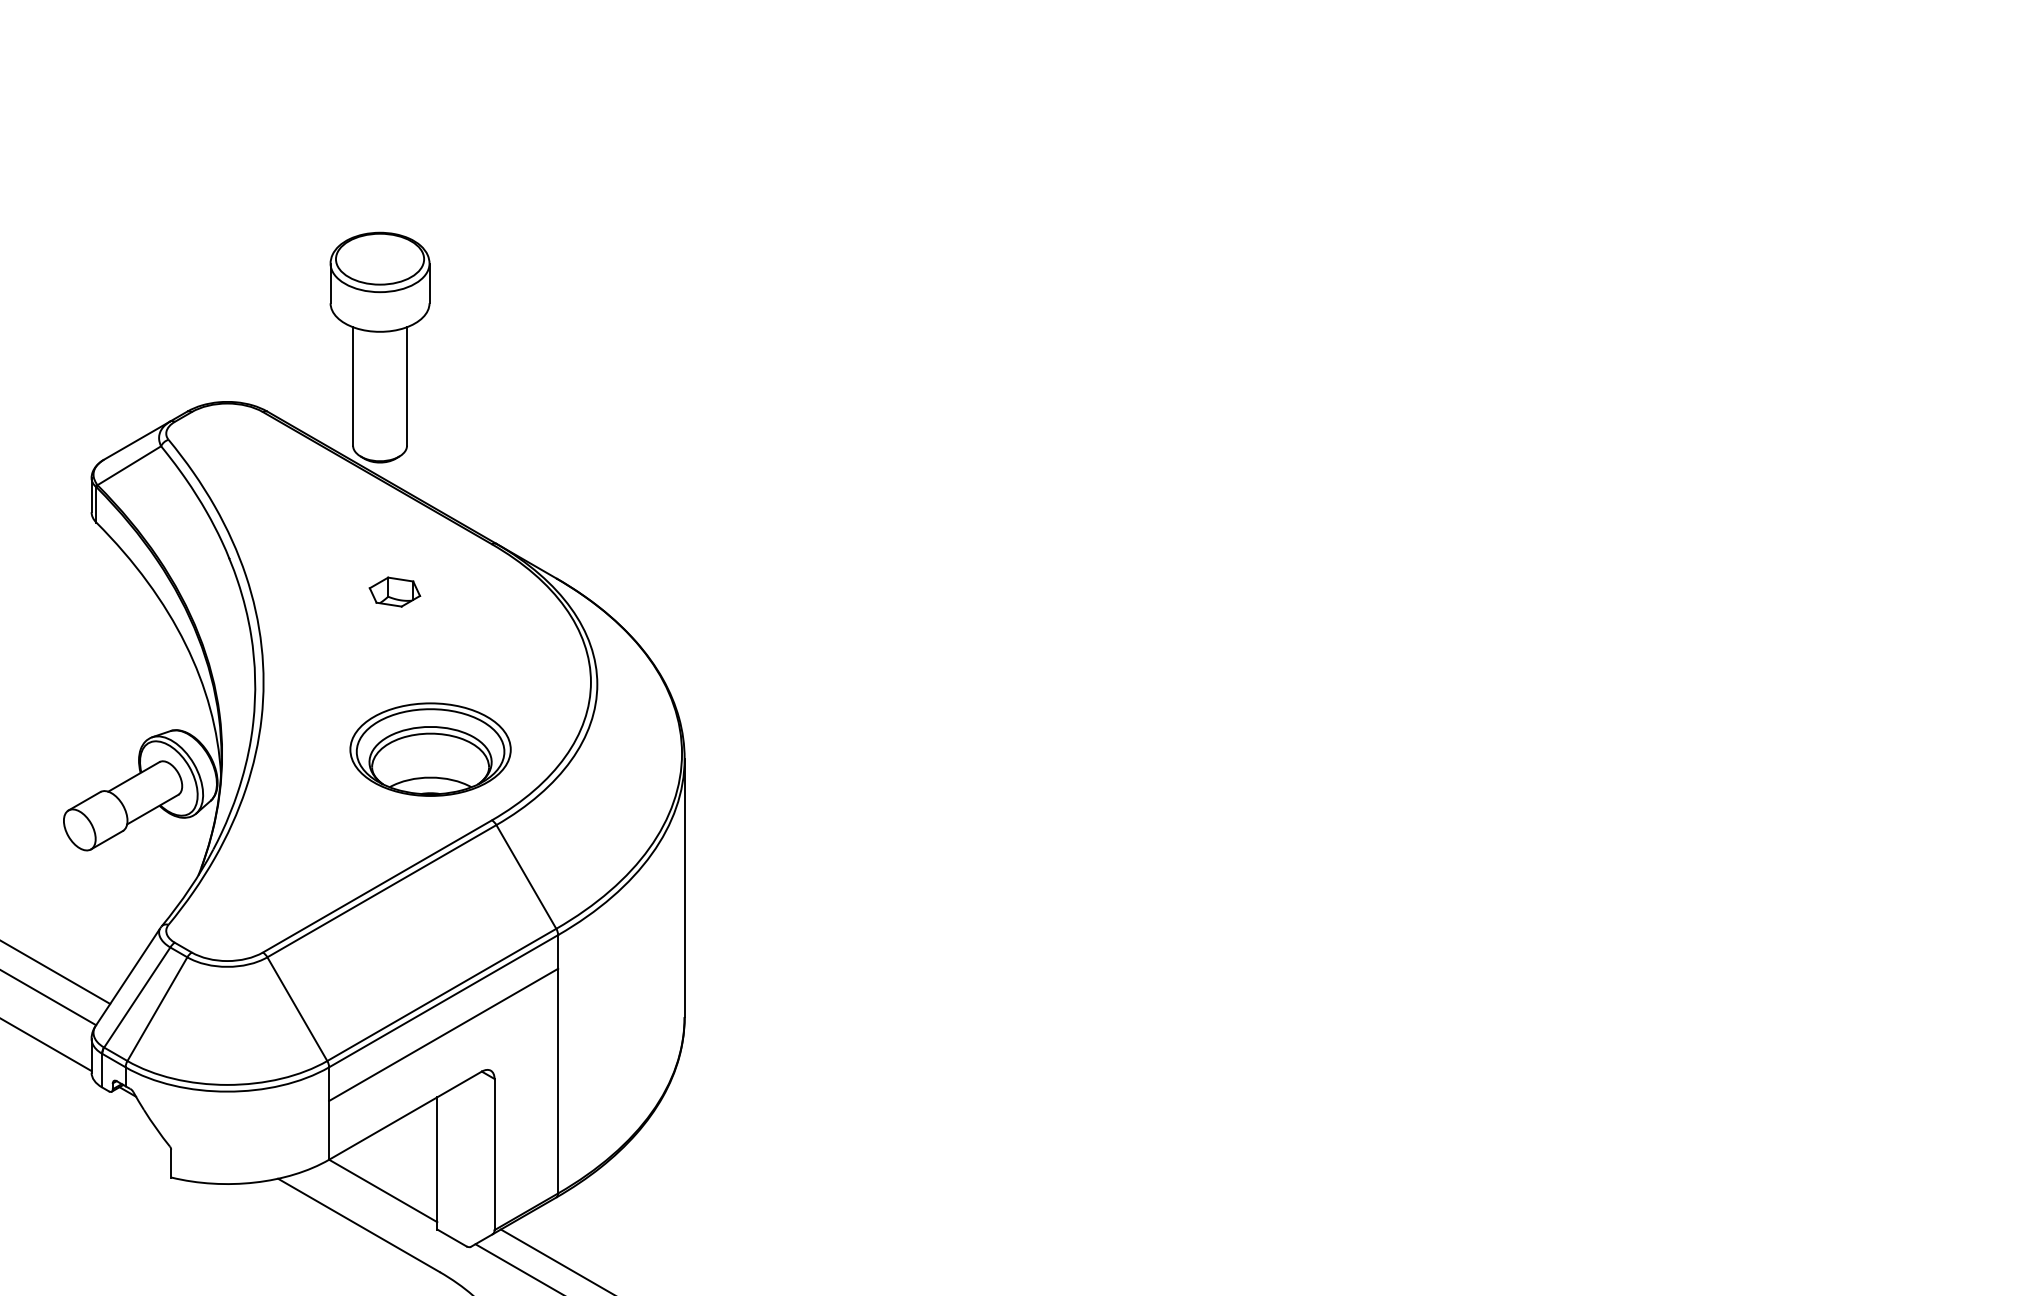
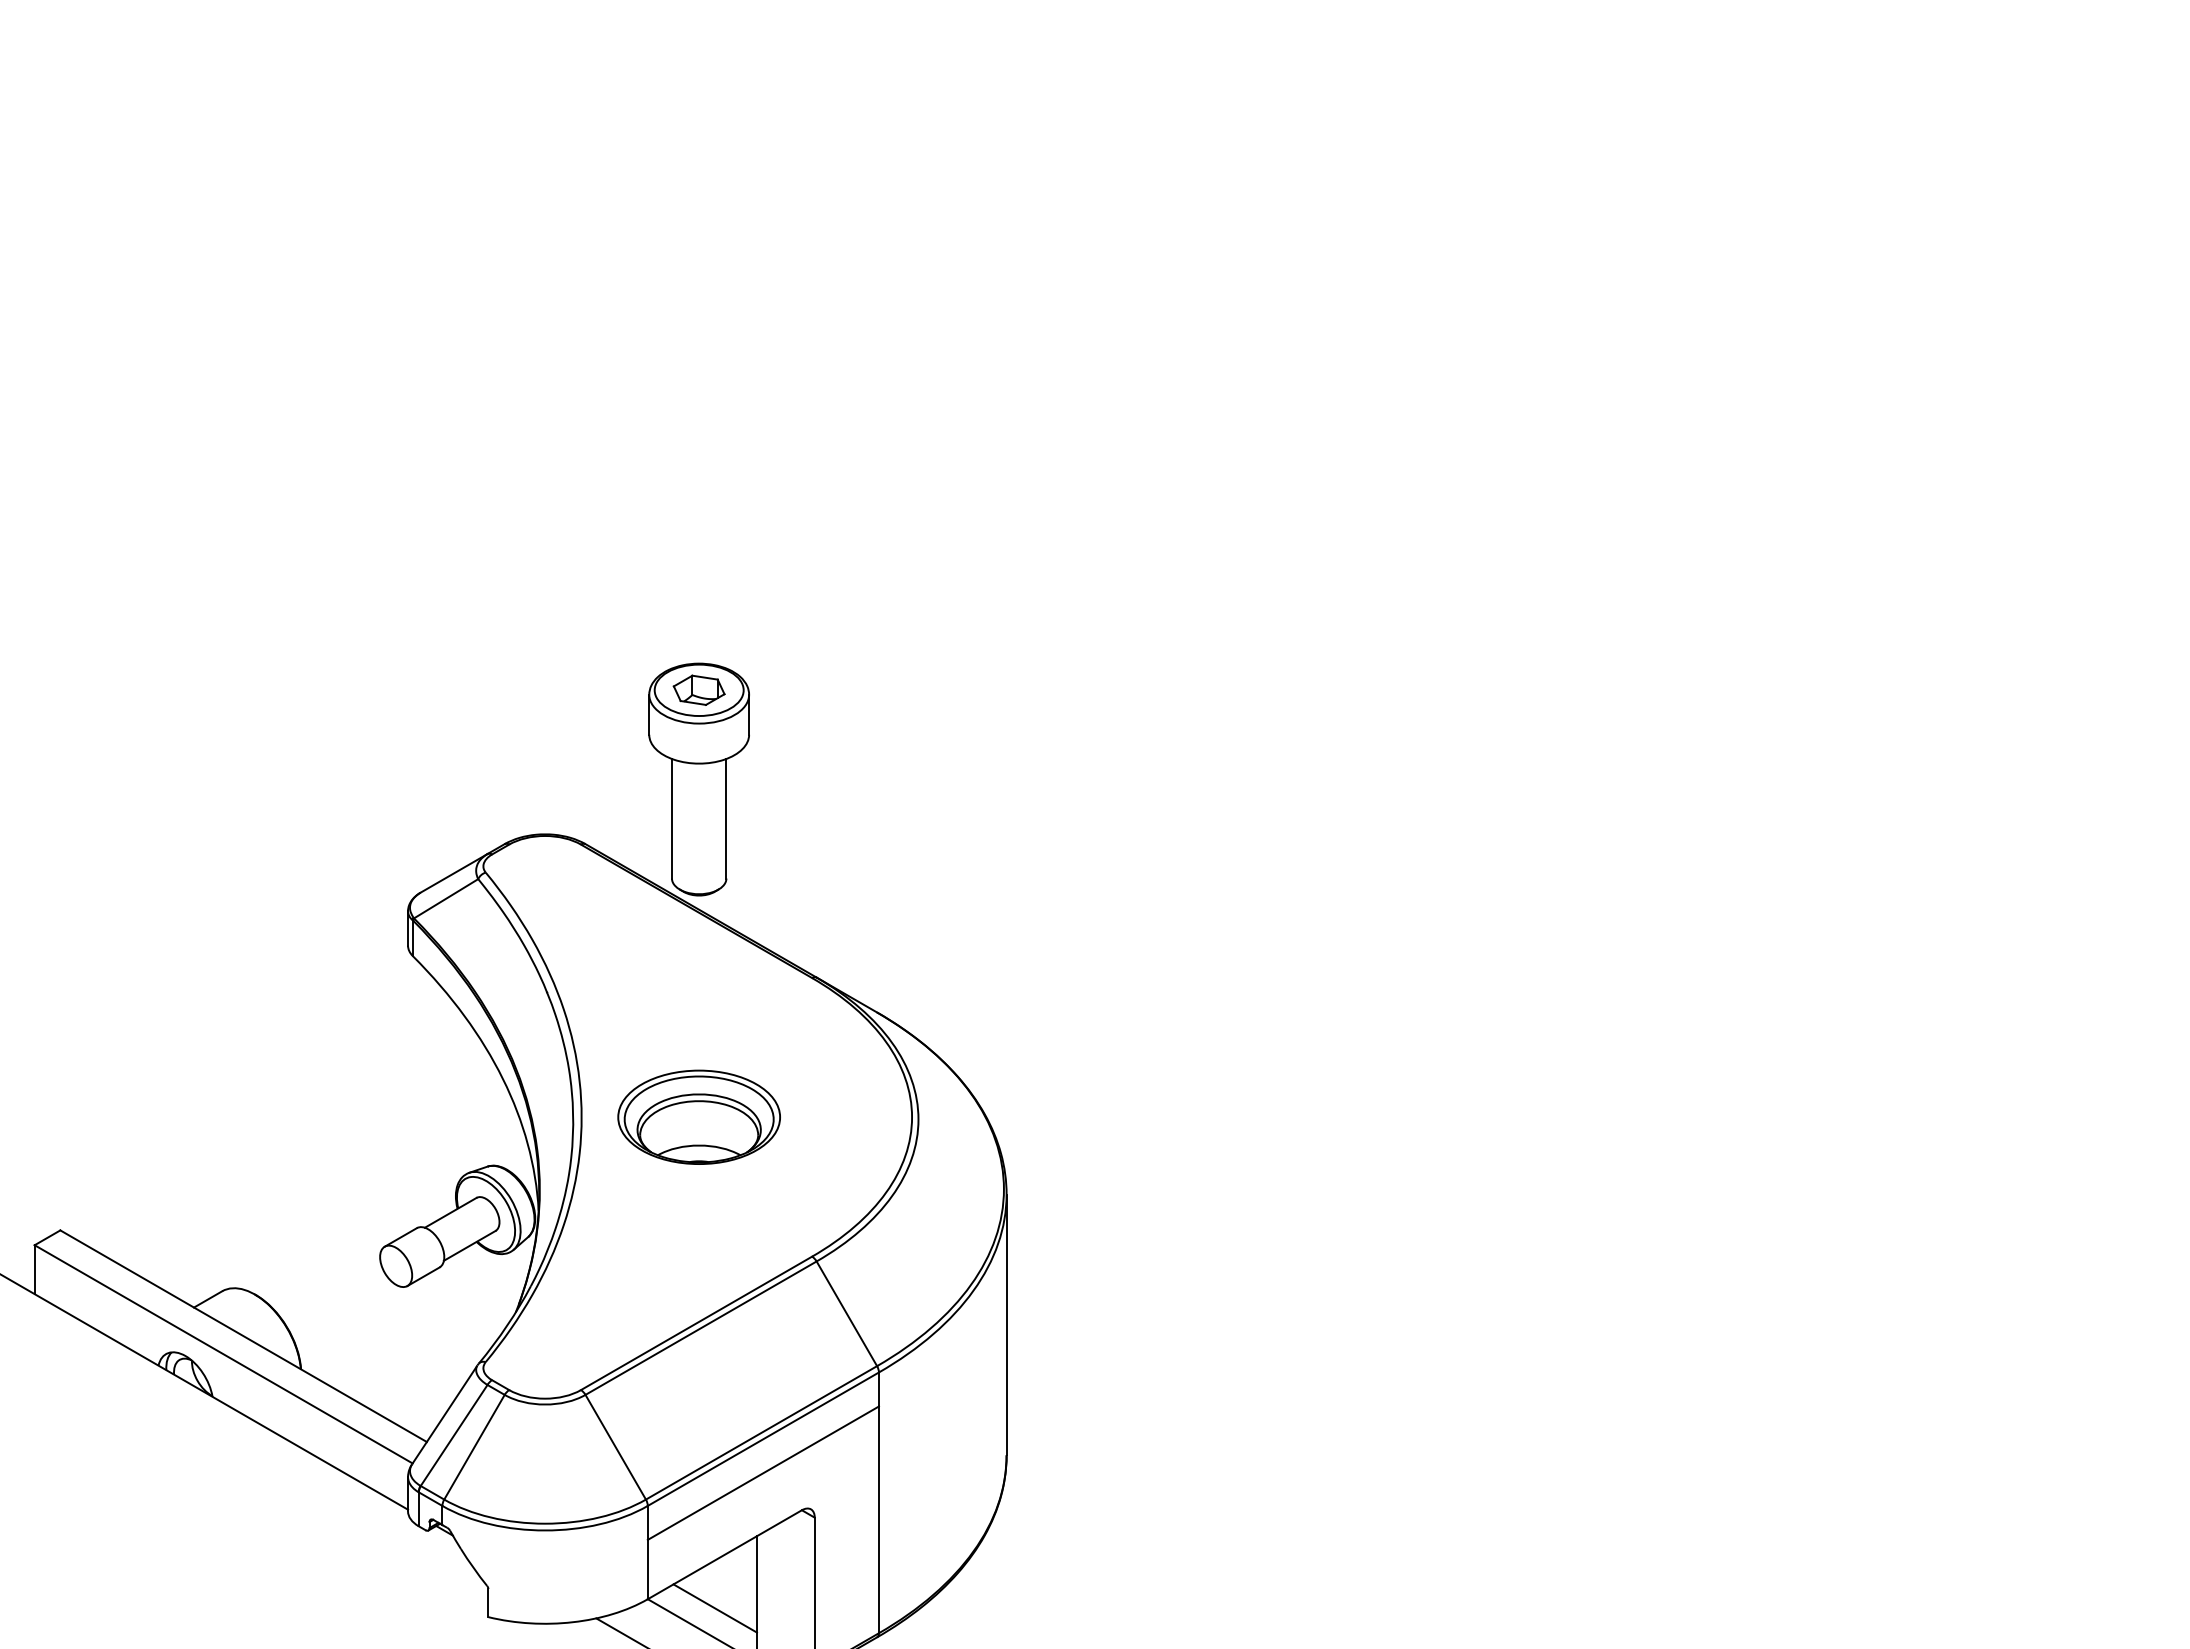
part: (394, 591) -> (698, 689), moved
part: (429, 748) -> (698, 1116), moved
line: (395, 1168) -> (714, 1608), added

